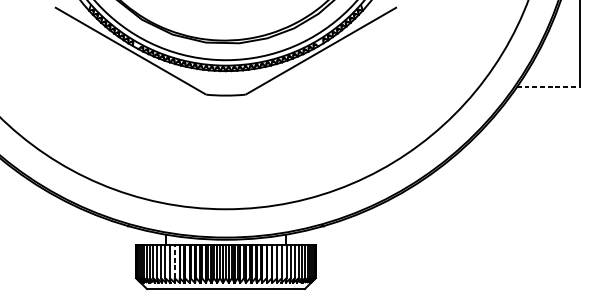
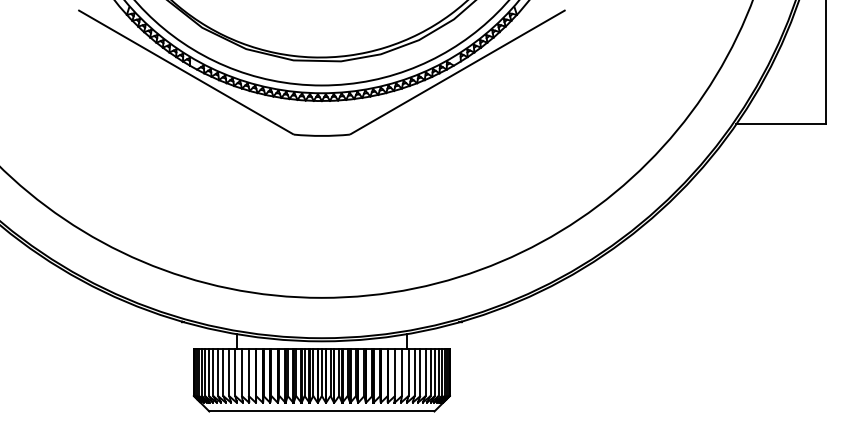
line: (548, 87) -> (781, 124), dashed -> solid
line: (174, 261) -> (248, 372), dashed -> solid

